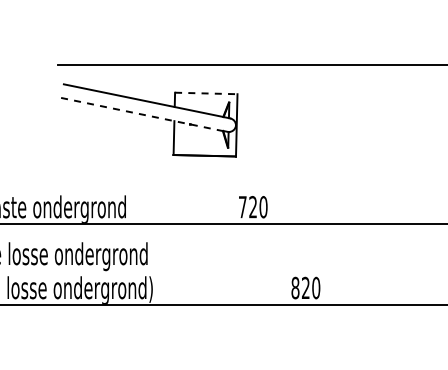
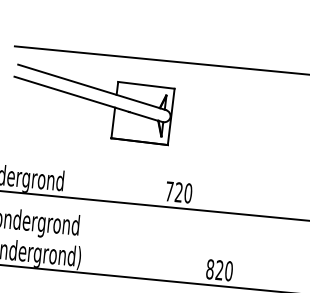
line: (206, 93) -> (146, 85), dashed -> solid
line: (142, 114) -> (86, 98), dashed -> solid

